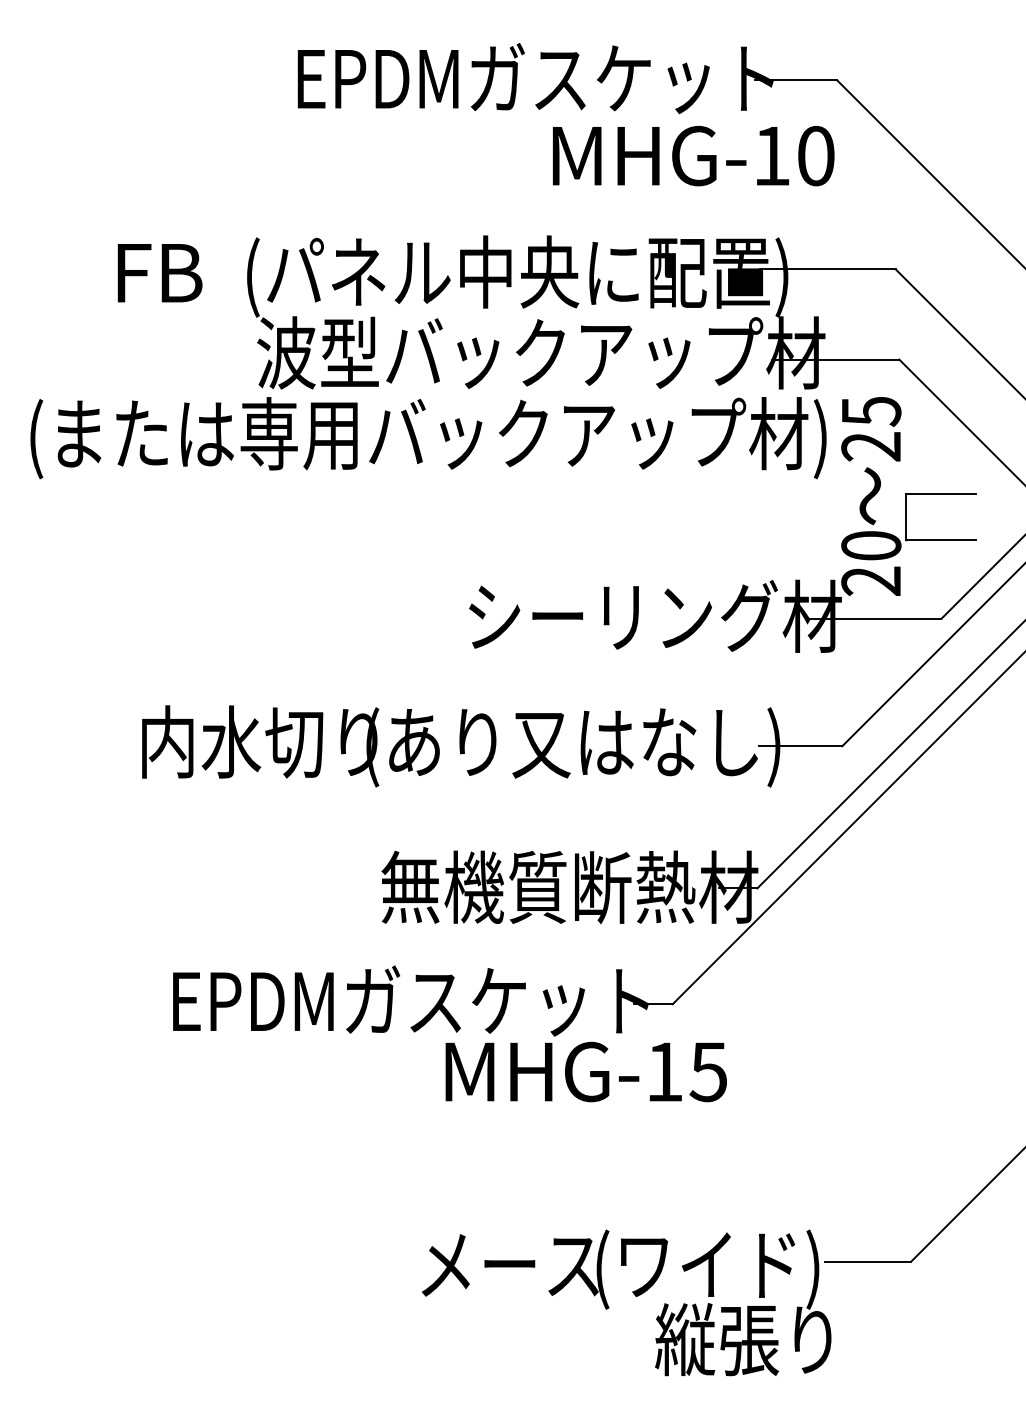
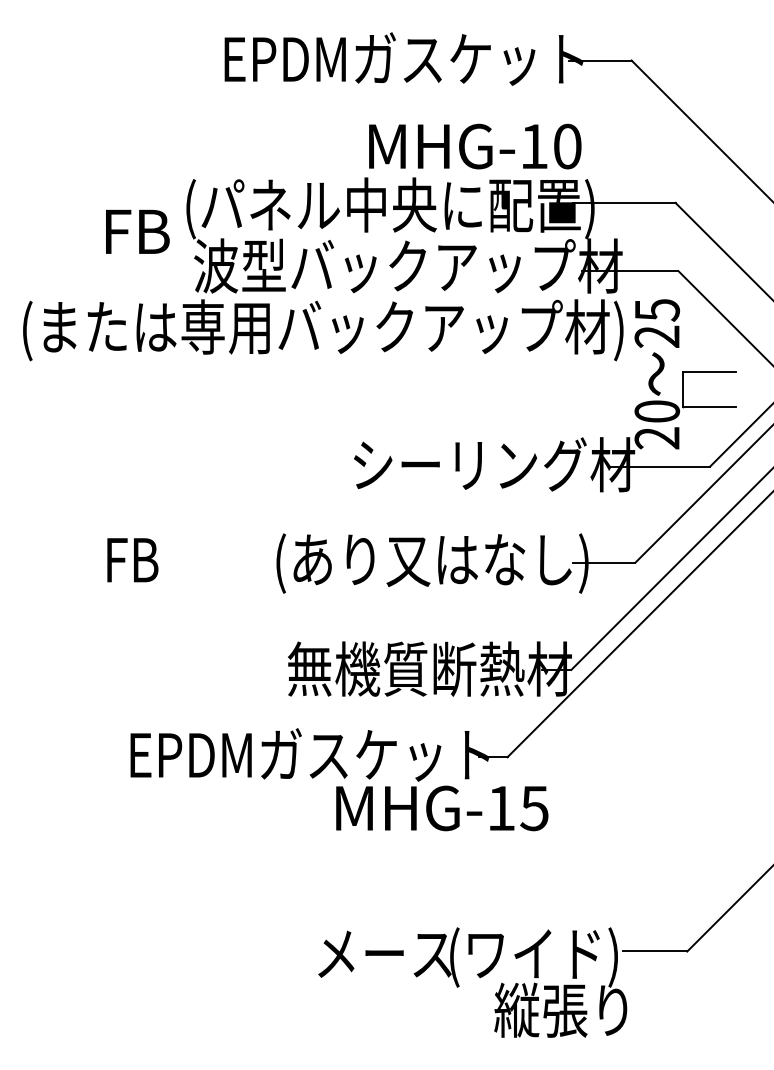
text: (693, 155) -> (475, 146), moved
text: (159, 272) -> (137, 231), moved
text: (259, 741) -> (195, 559), 内水切り -> FB

